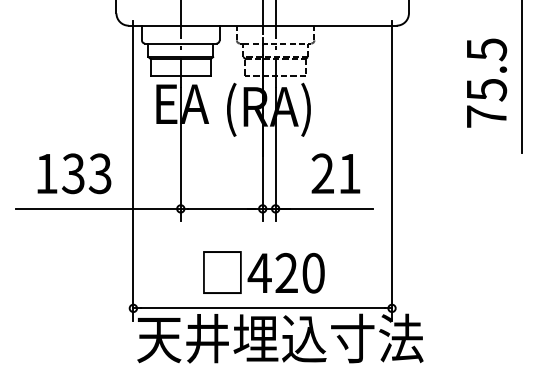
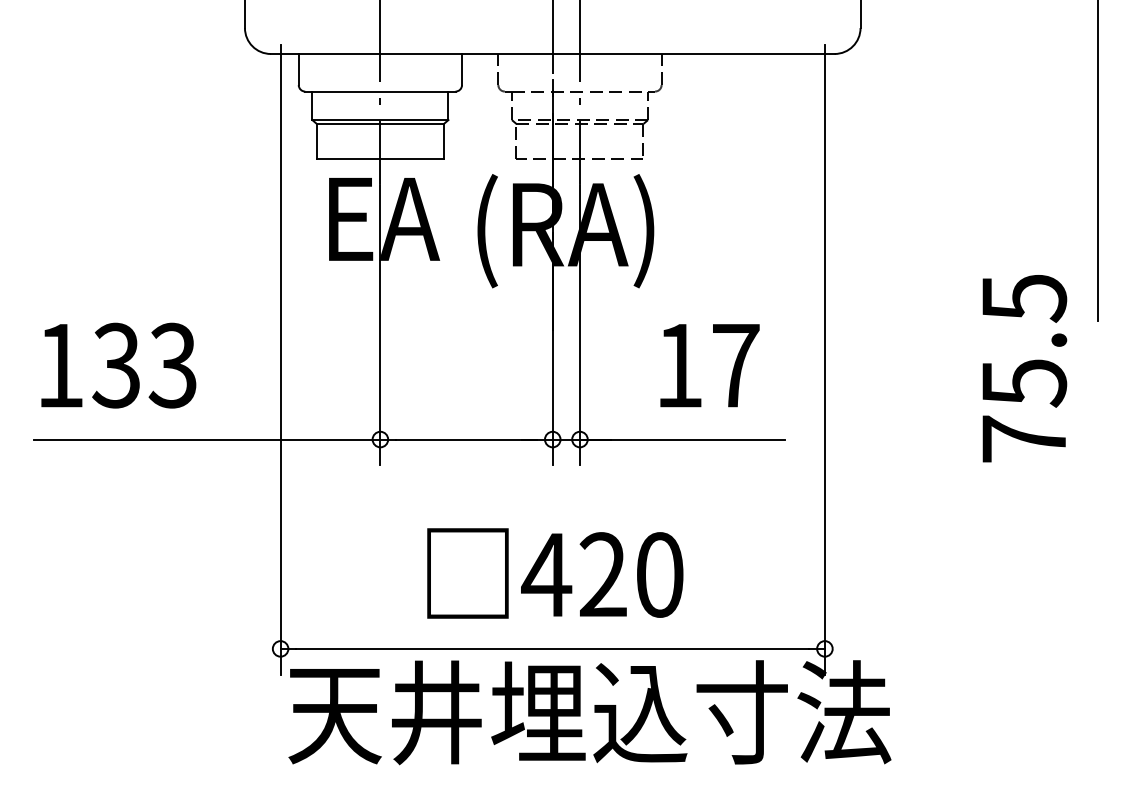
text: (487, 82) -> (1025, 367), moved
text: (74, 173) -> (118, 365), moved
text: (335, 173) -> (705, 365), 21 -> 17

